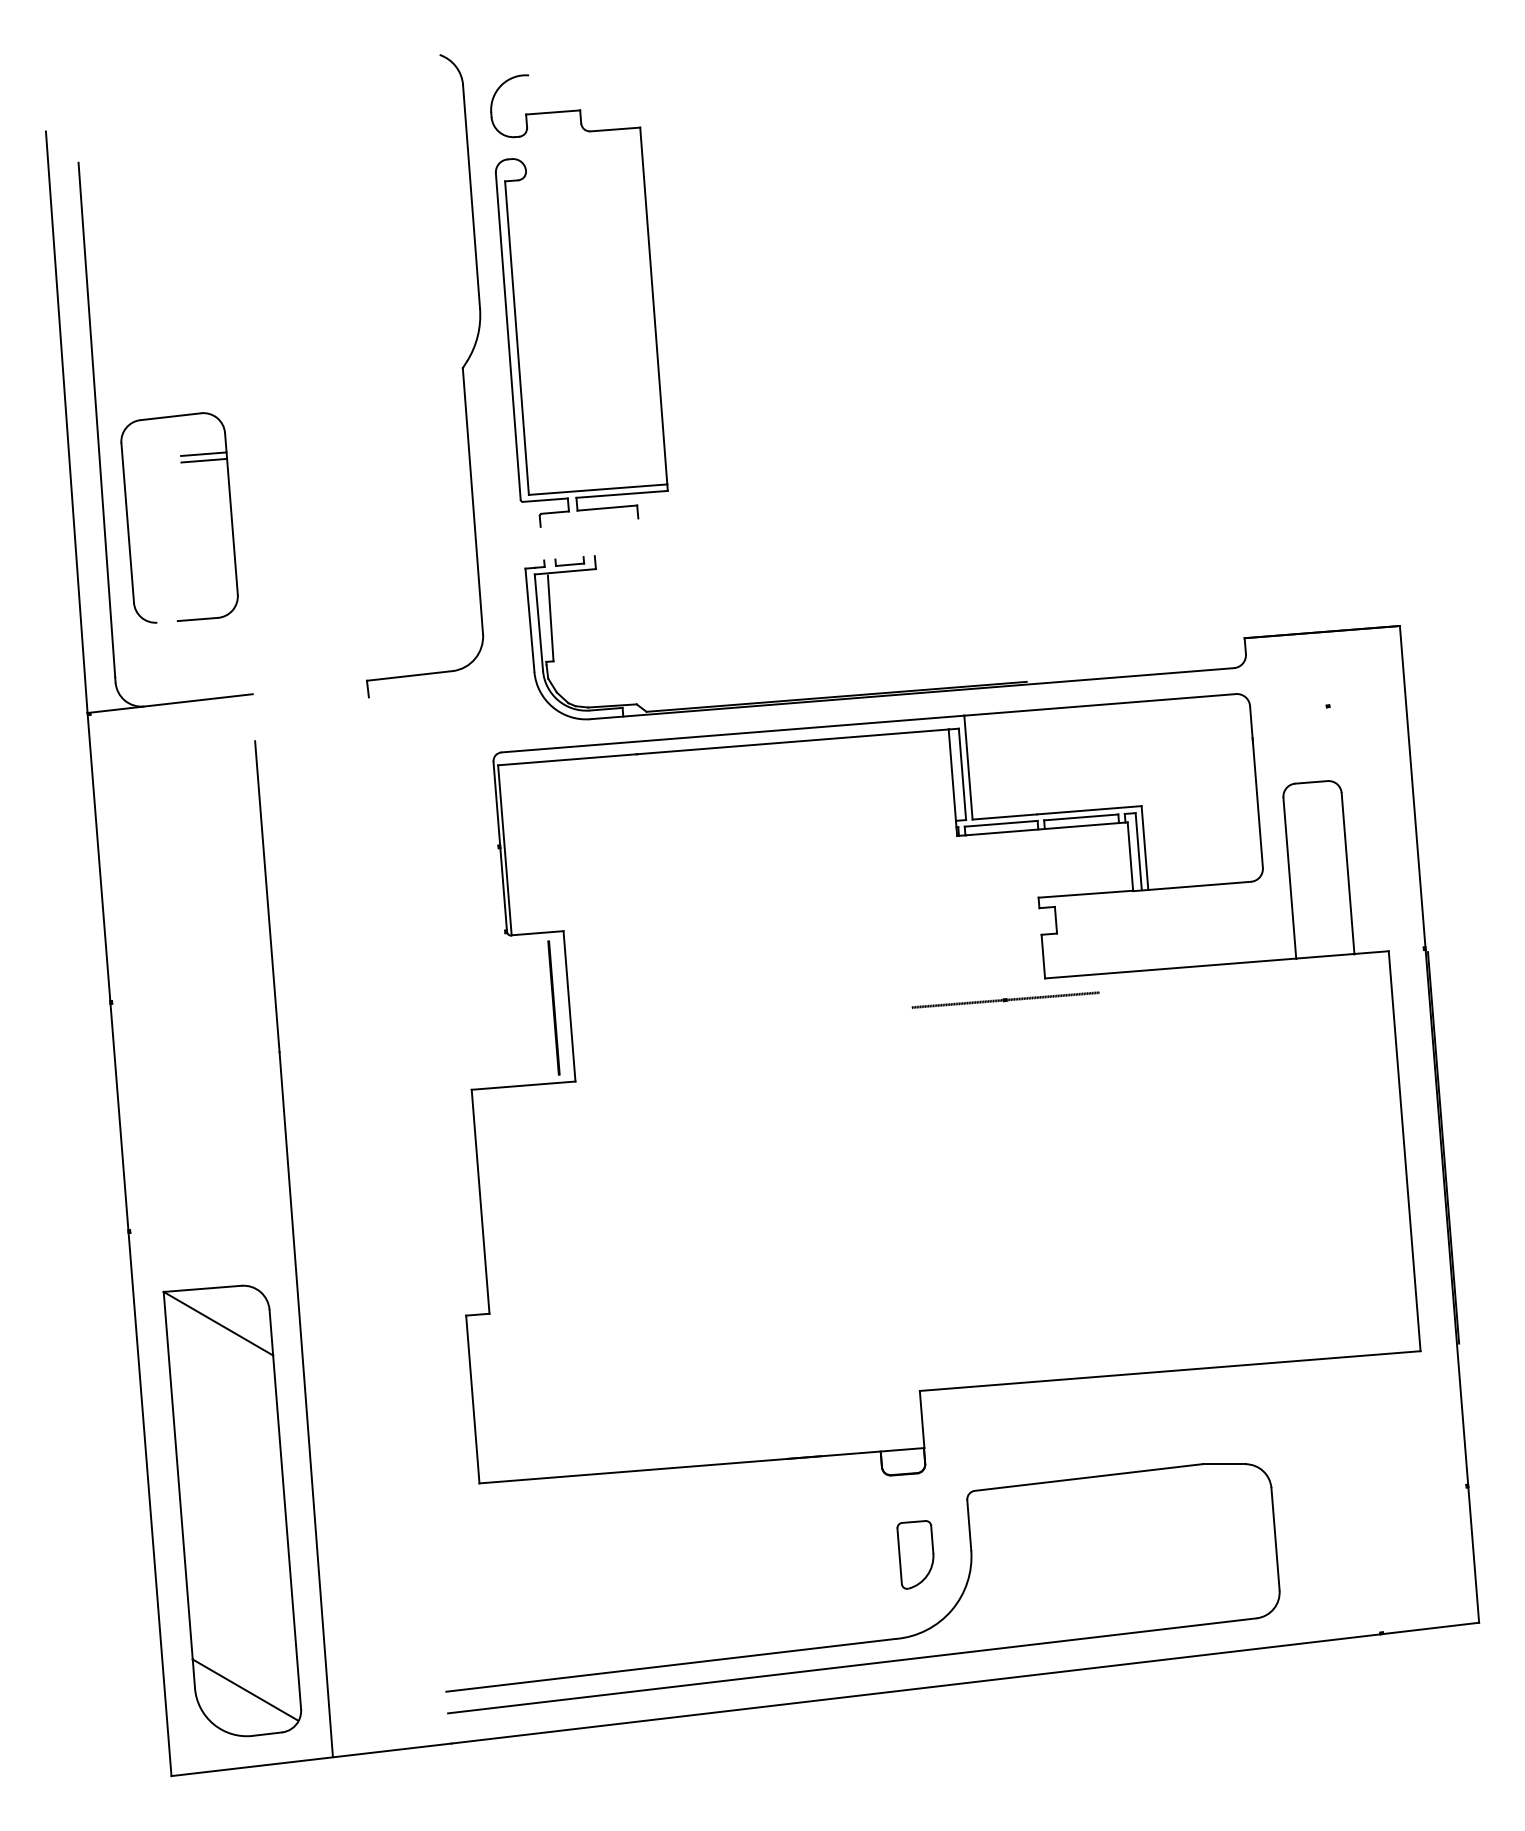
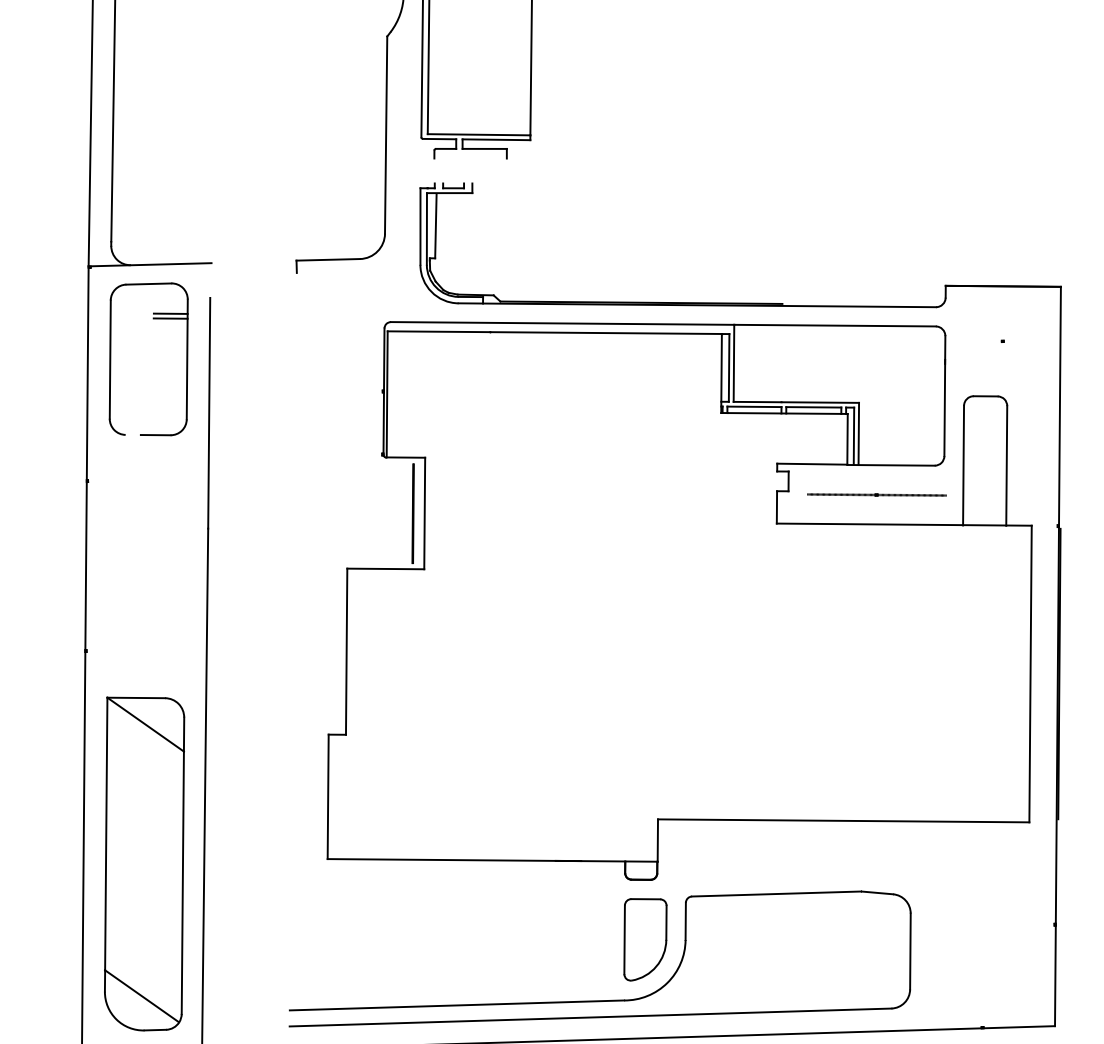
part: (128, 517) -> (111, 355), moved
line: (1005, 999) -> (876, 494), moved
part: (915, 1554) -> (644, 939), size x1.67

